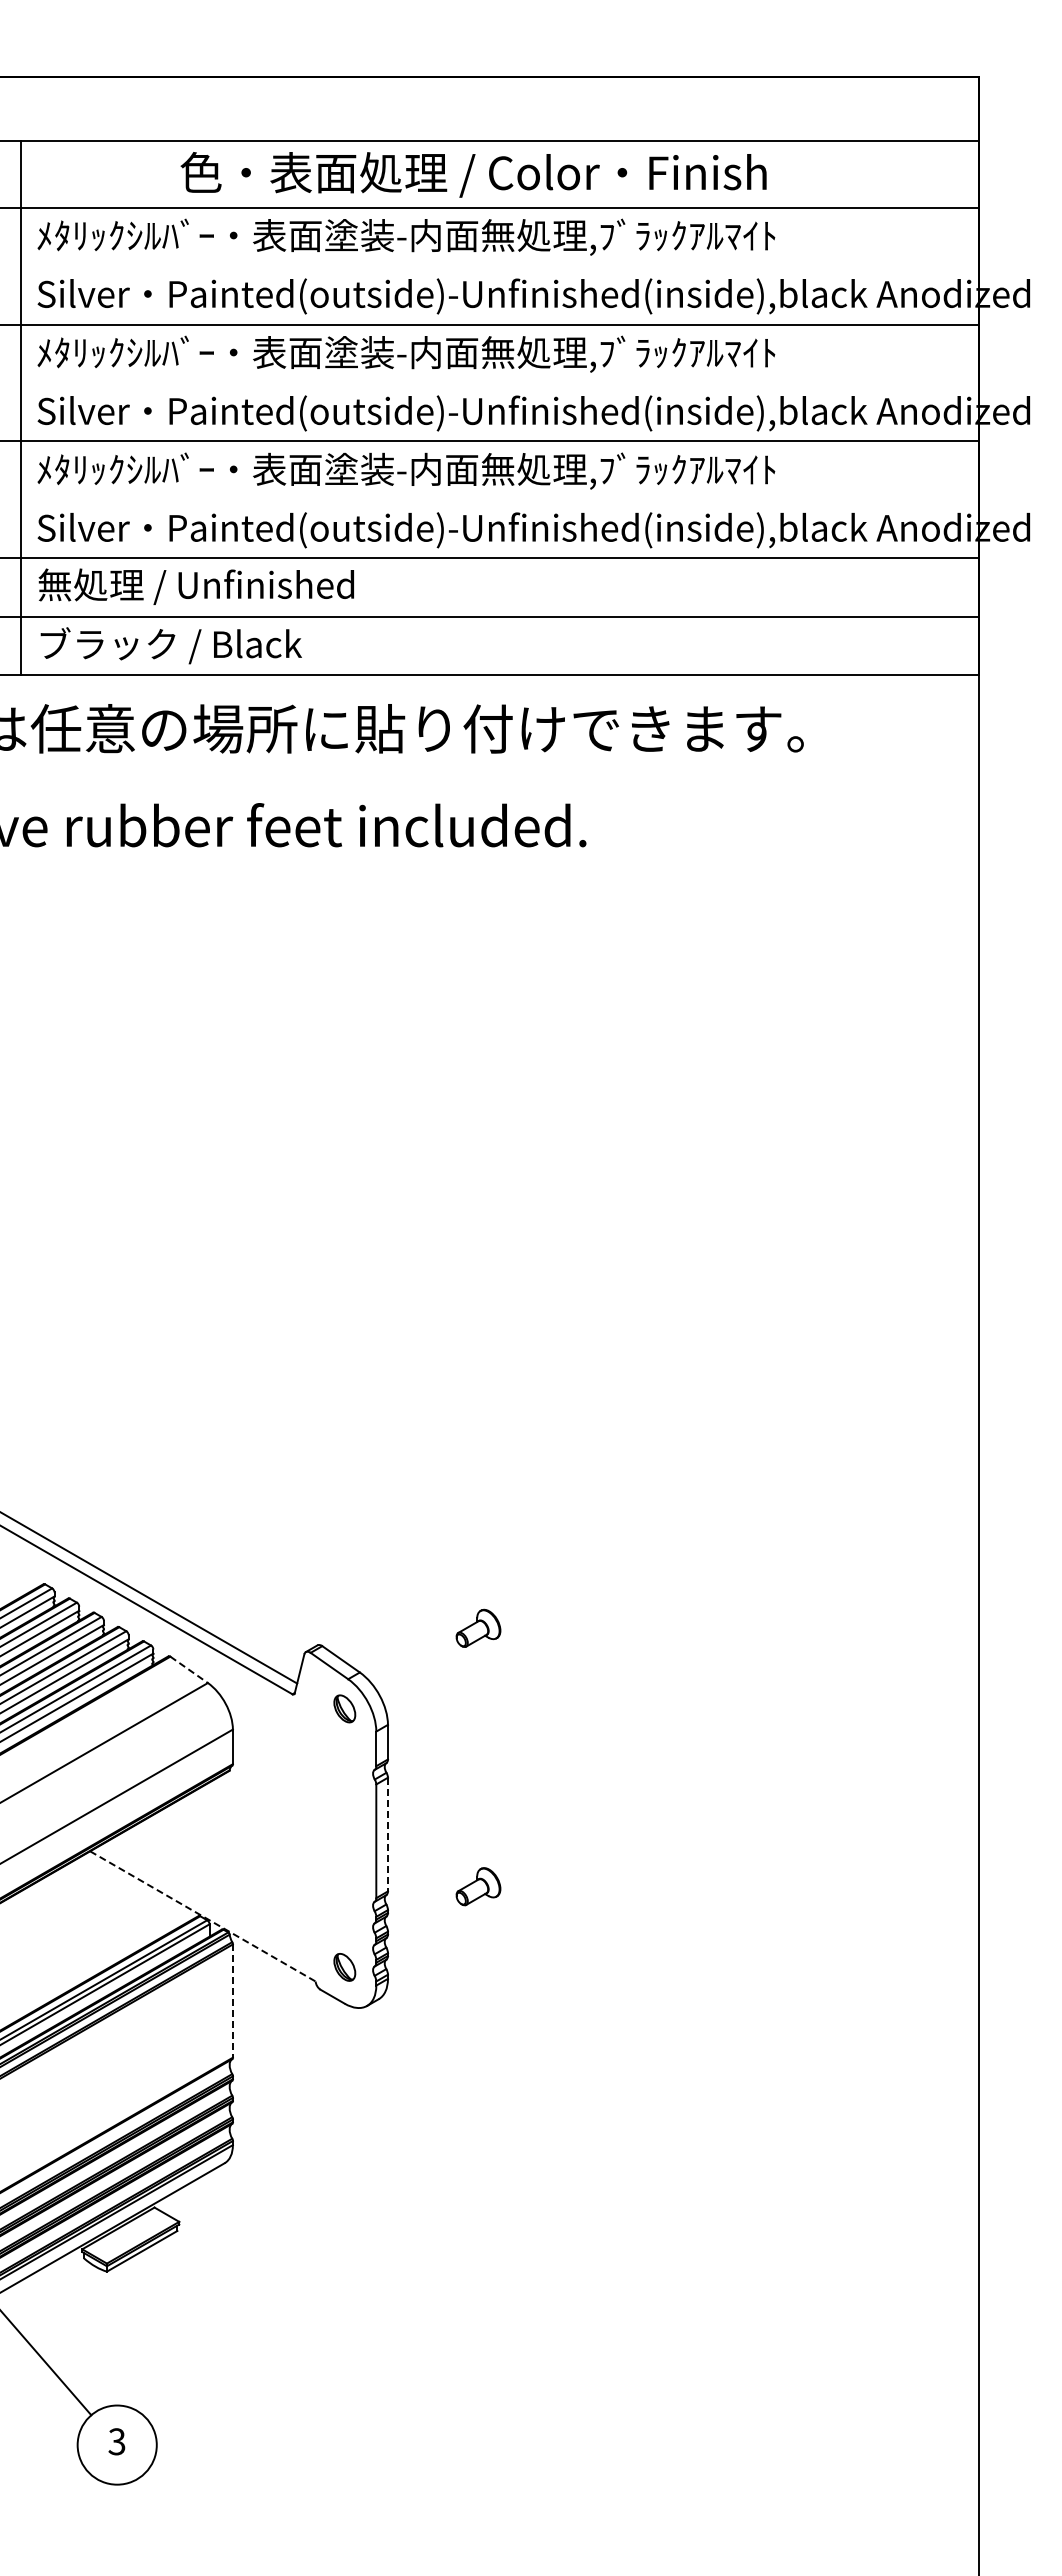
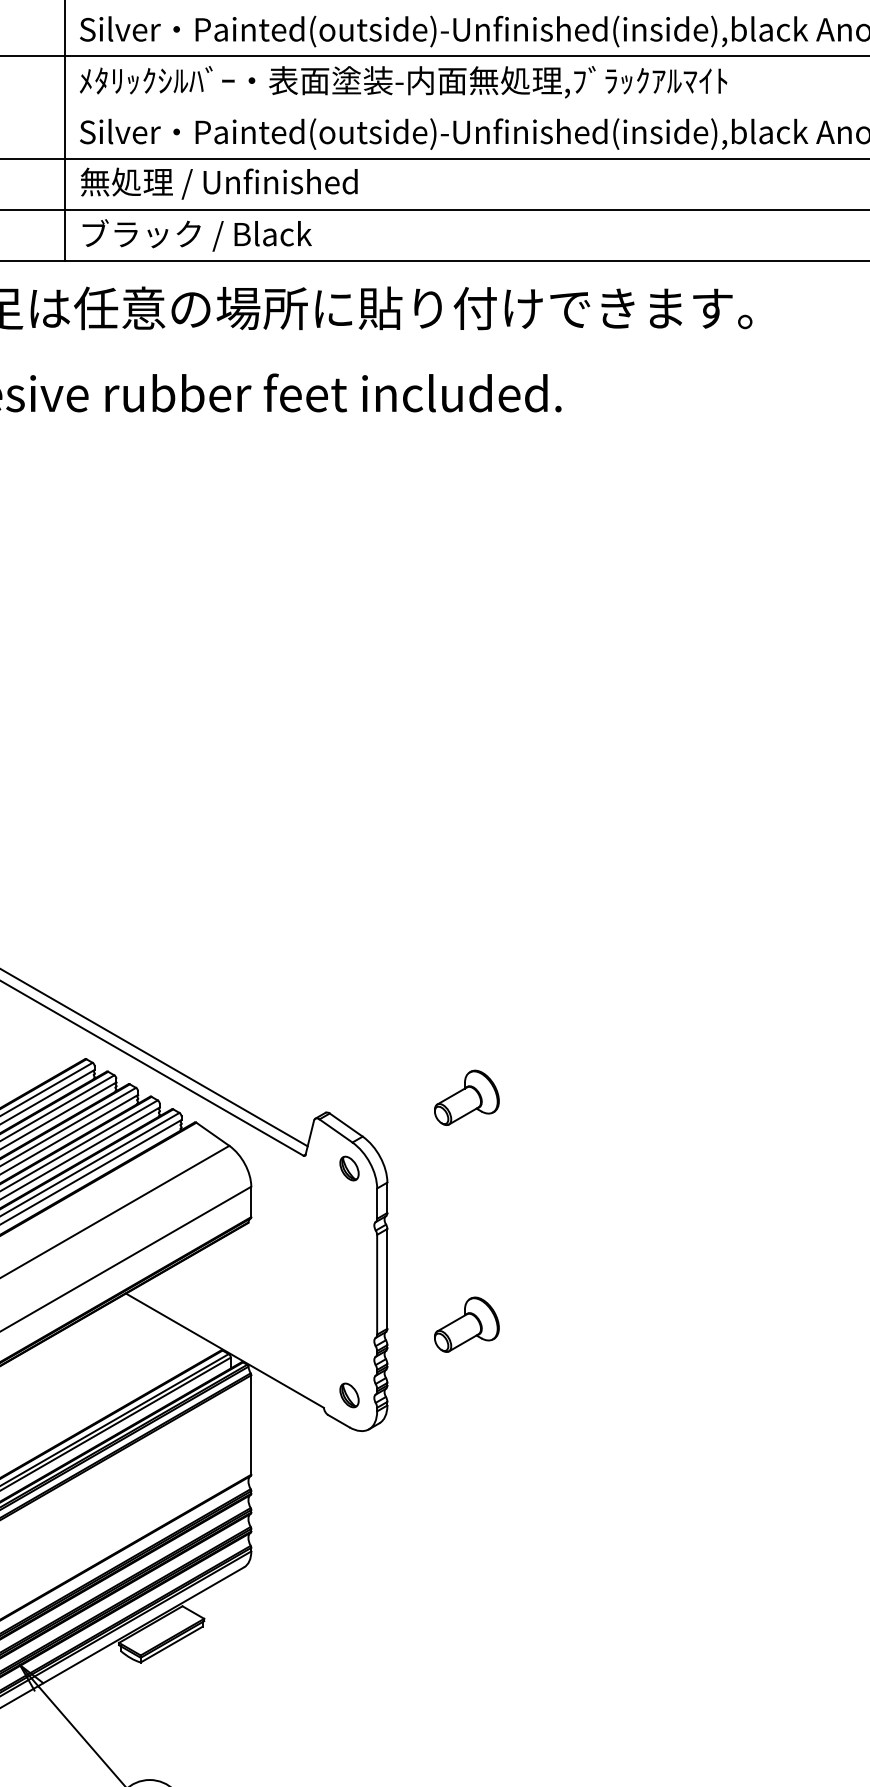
part: (478, 1628) -> (466, 1098), size x1.67
line: (189, 1669) -> (213, 1133), dashed -> solid
line: (387, 1834) -> (386, 1278), dashed -> solid
part: (478, 1886) -> (466, 1324), size x1.67
line: (203, 1916) -> (225, 1350), dashed -> solid
line: (232, 2001) -> (250, 1425), dashed -> solid

